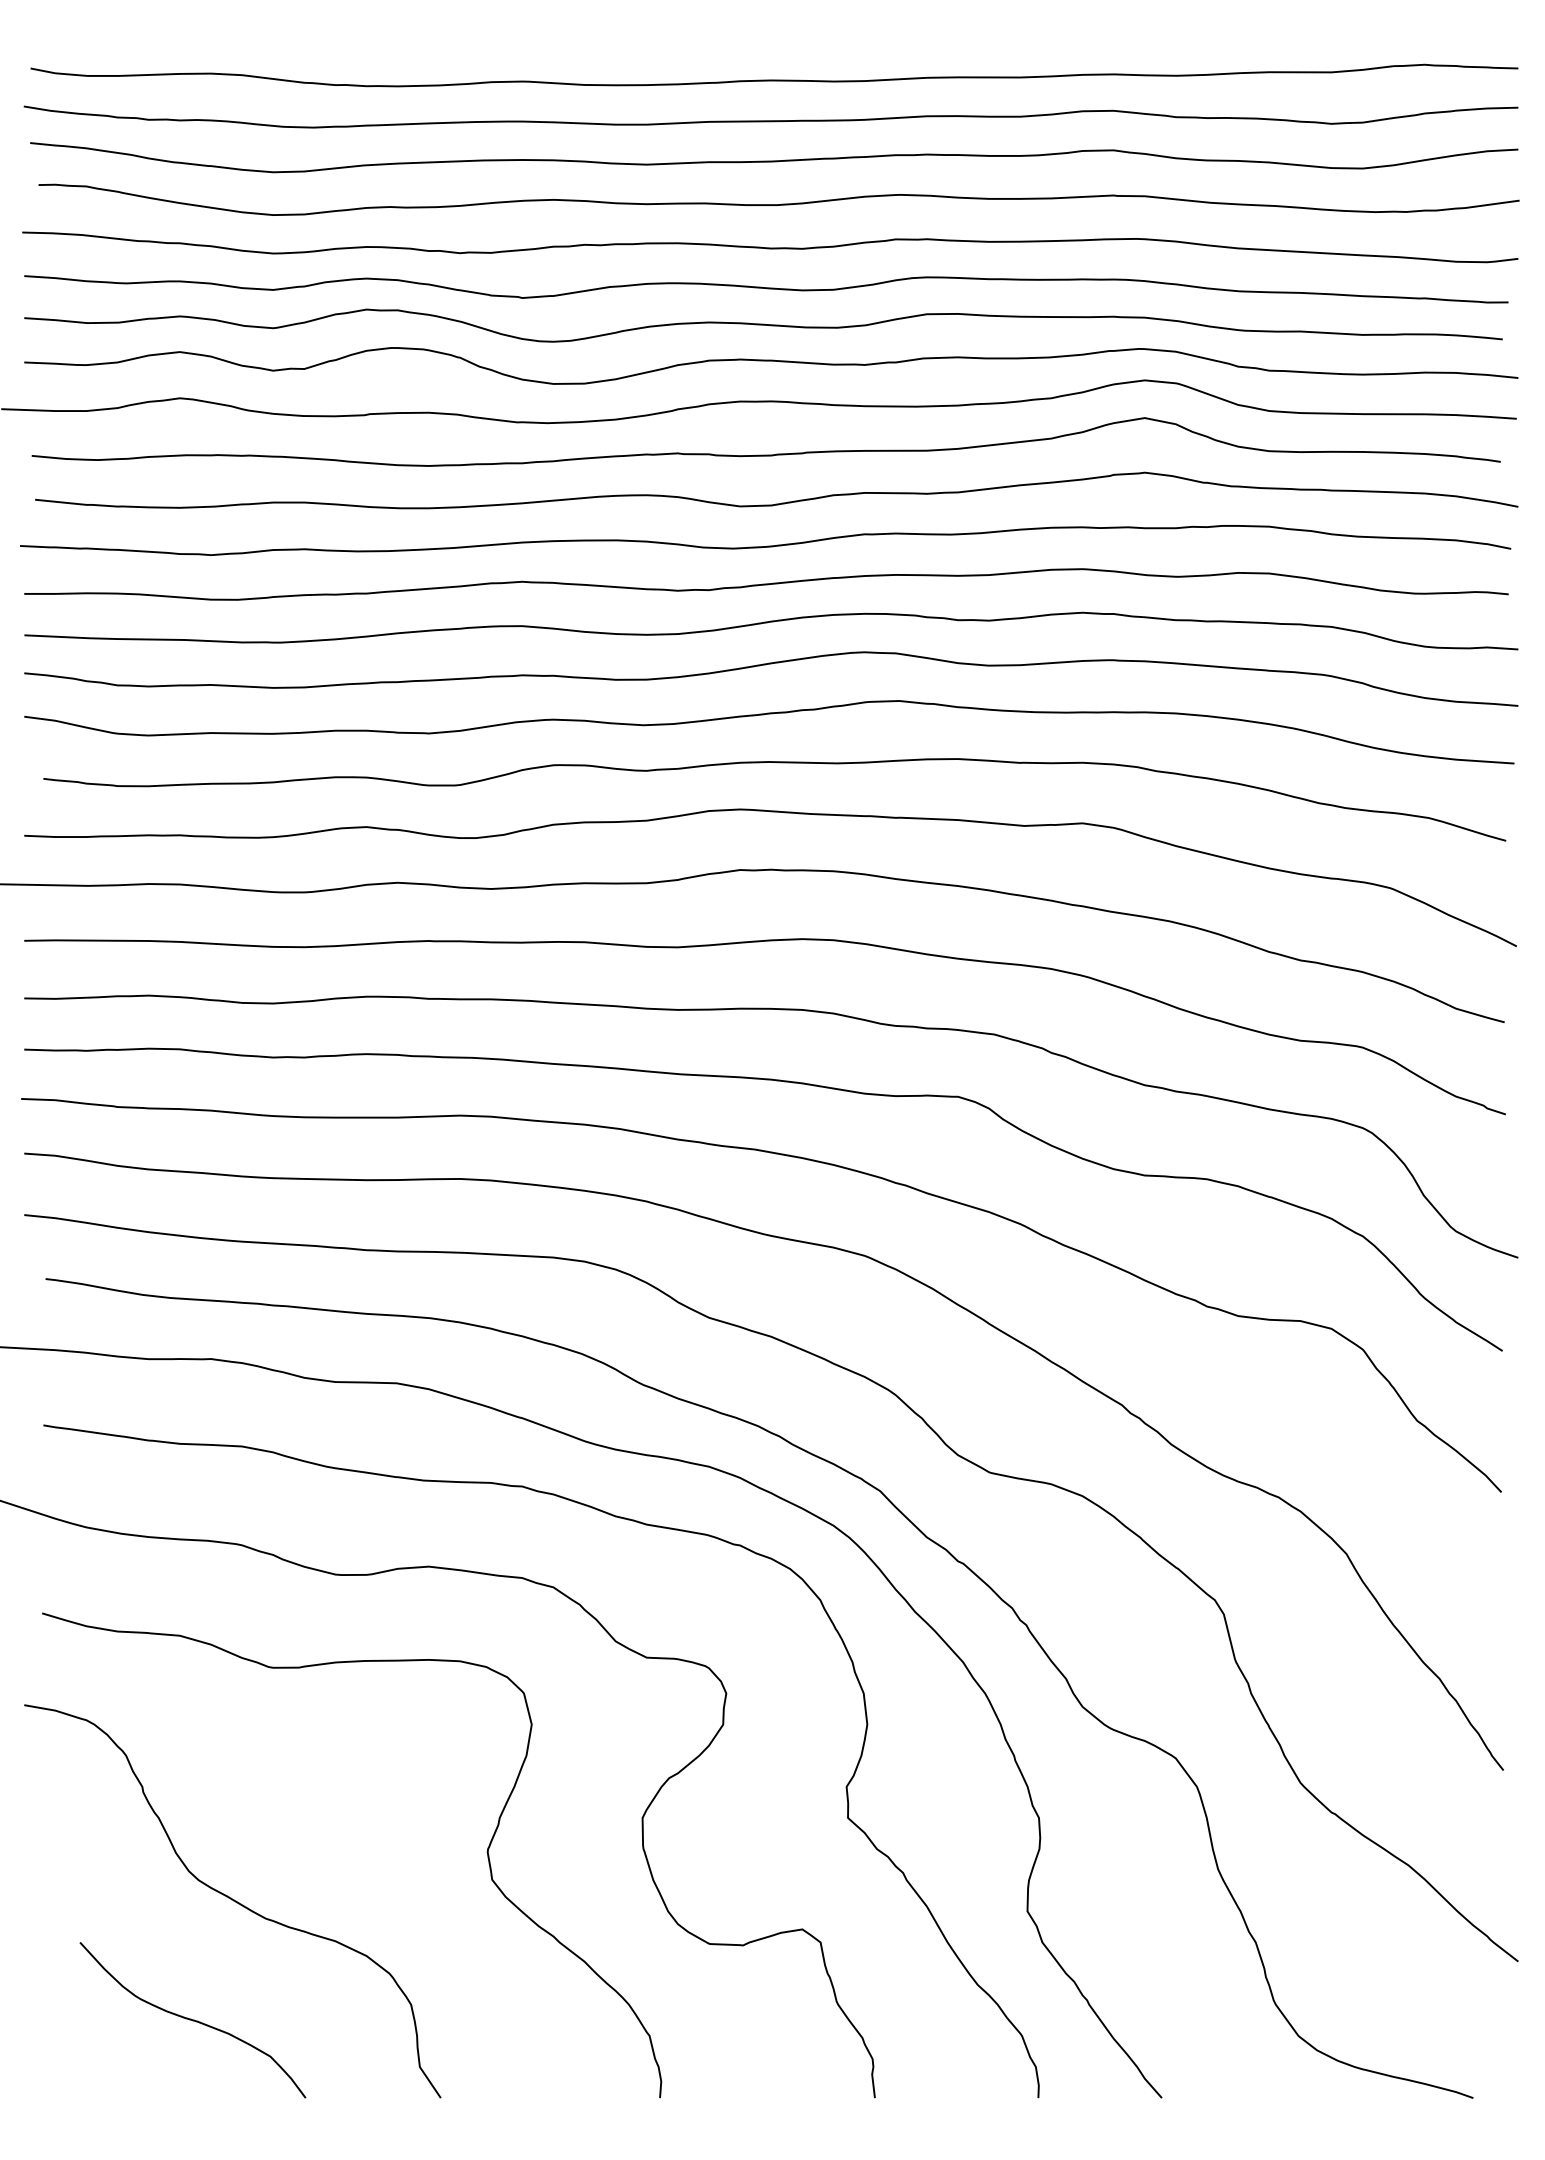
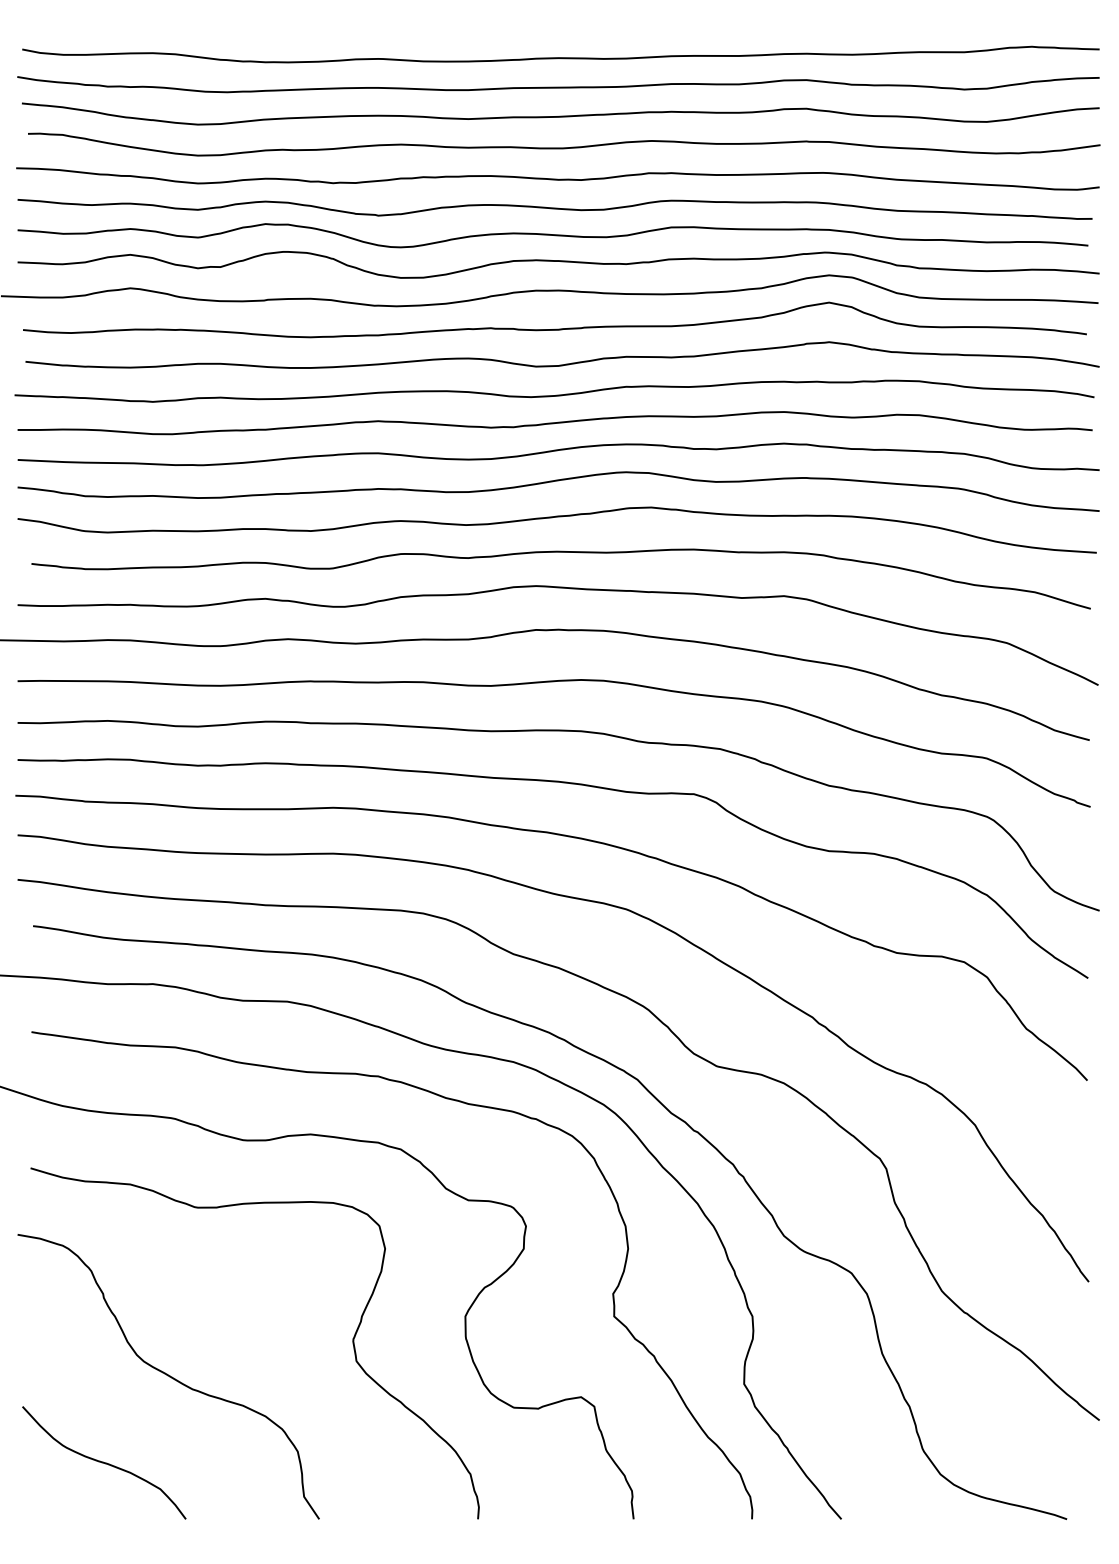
curve: (192, 2020) -> (103, 1463), moved

